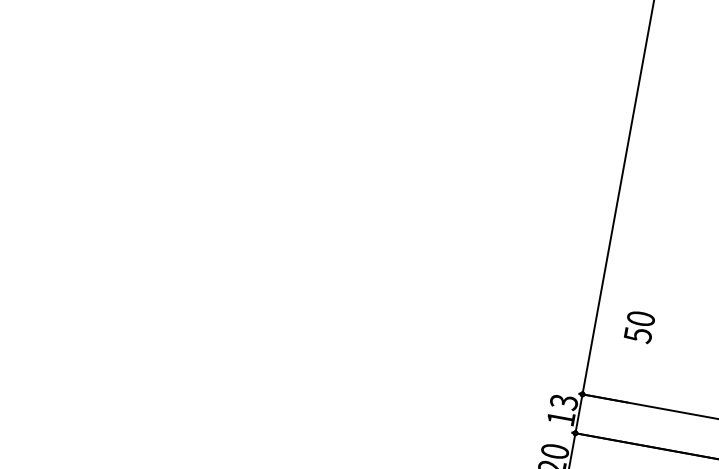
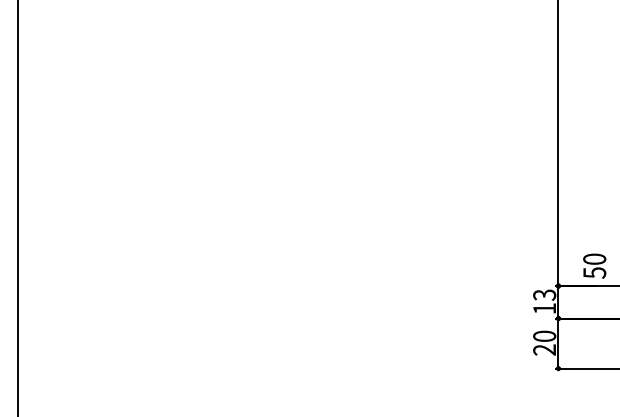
text: (639, 326) -> (594, 265), moved

